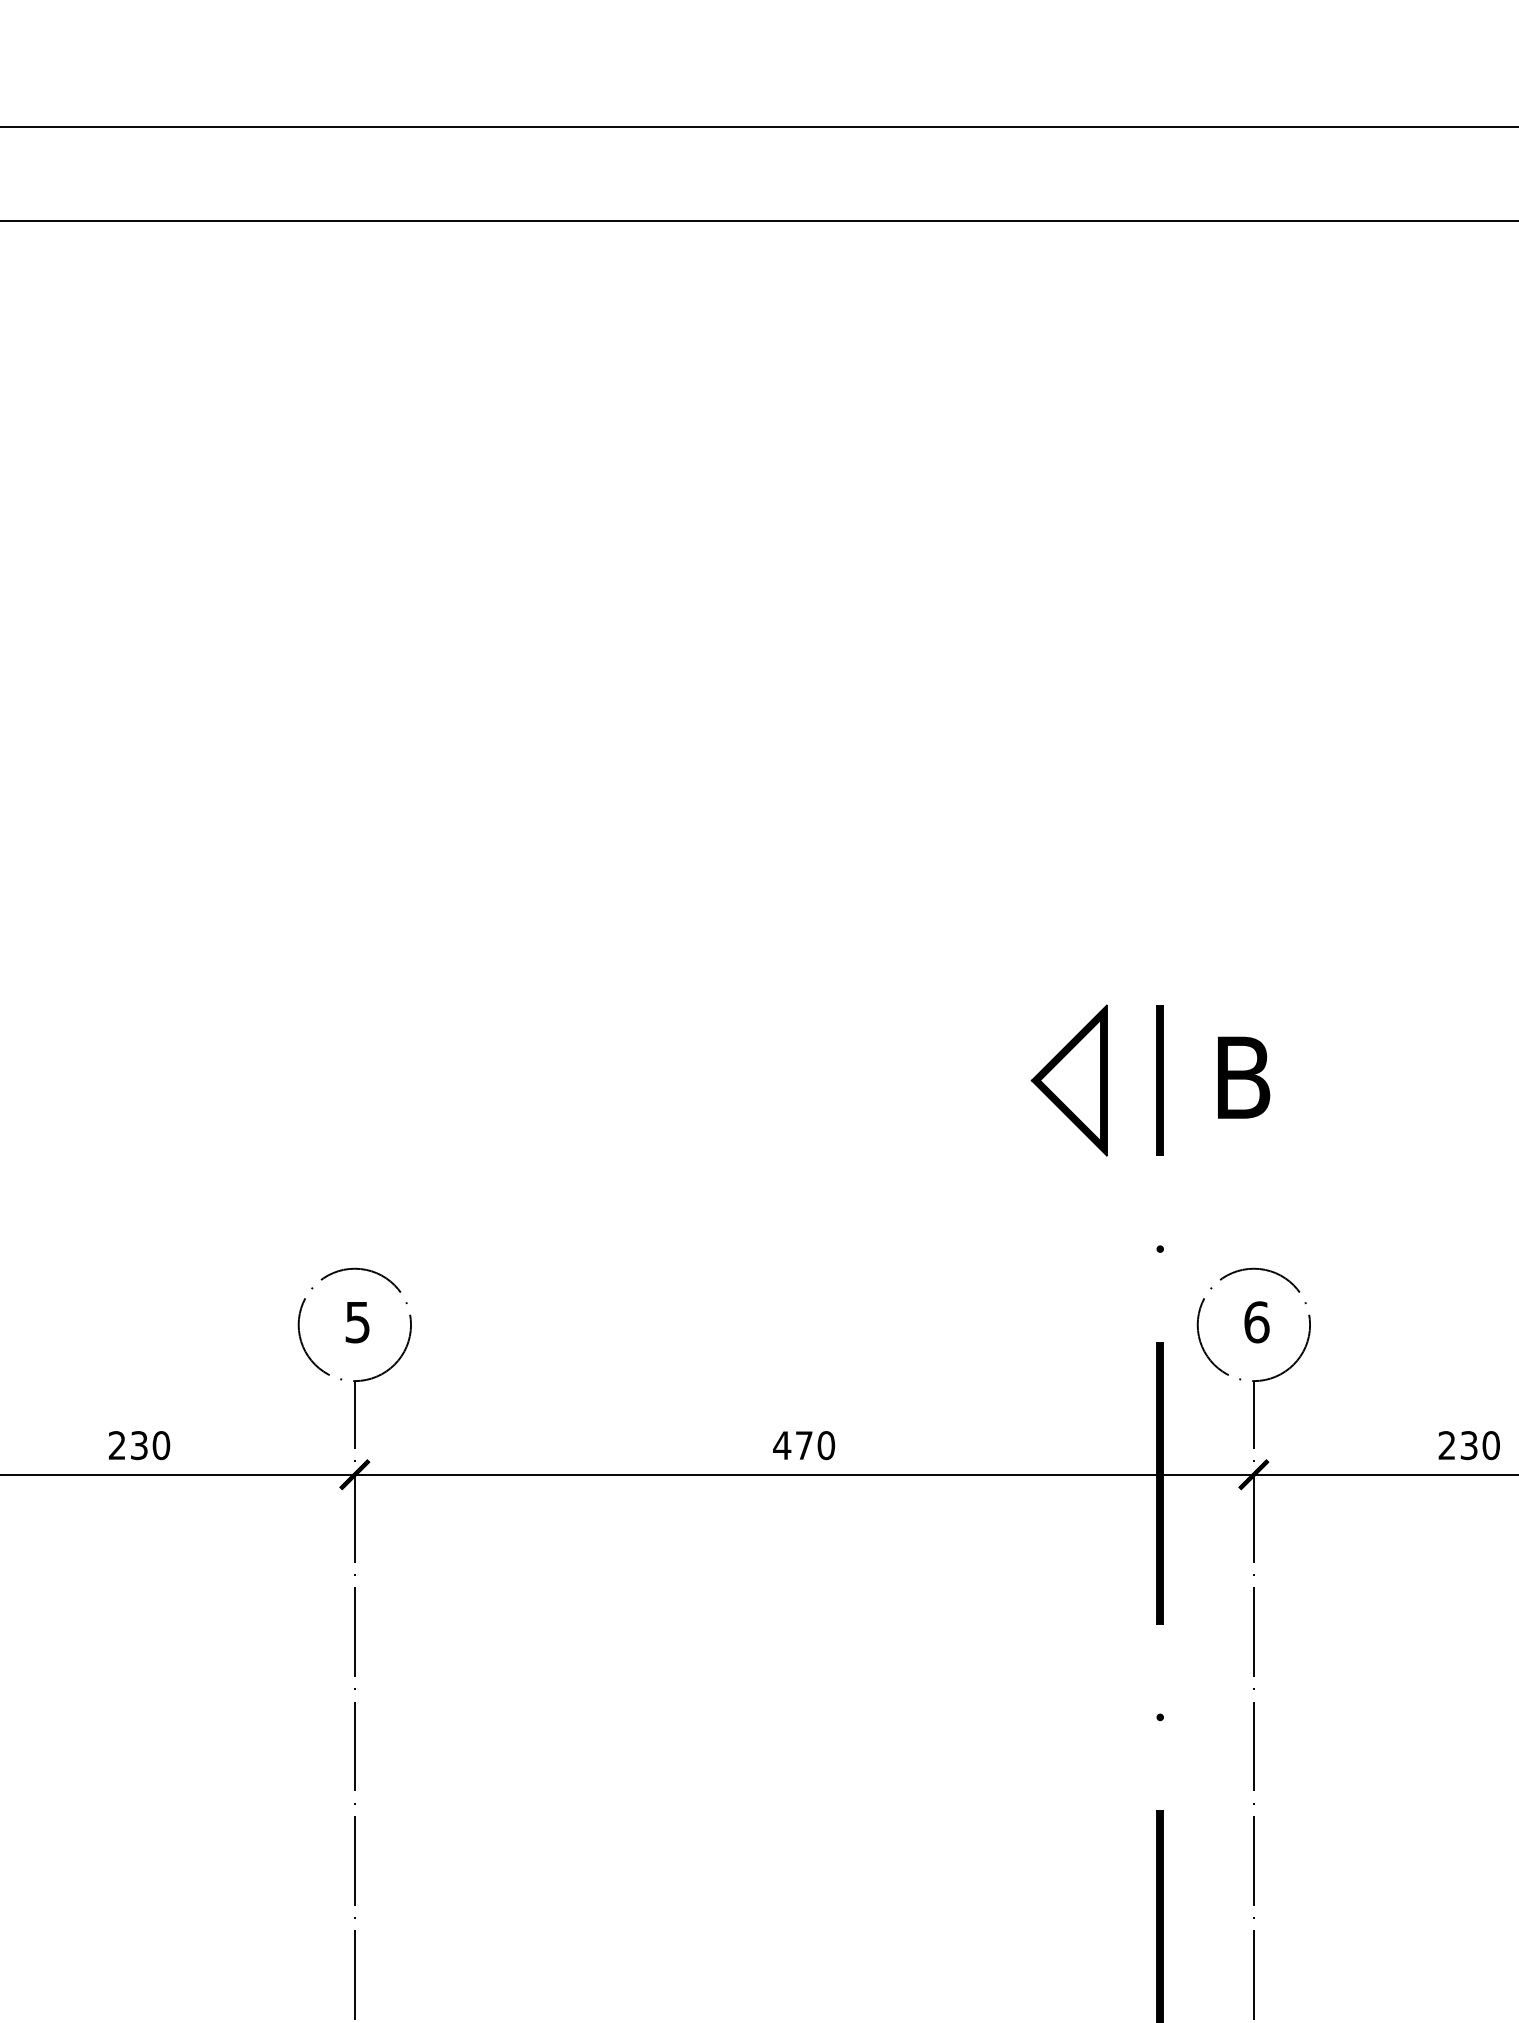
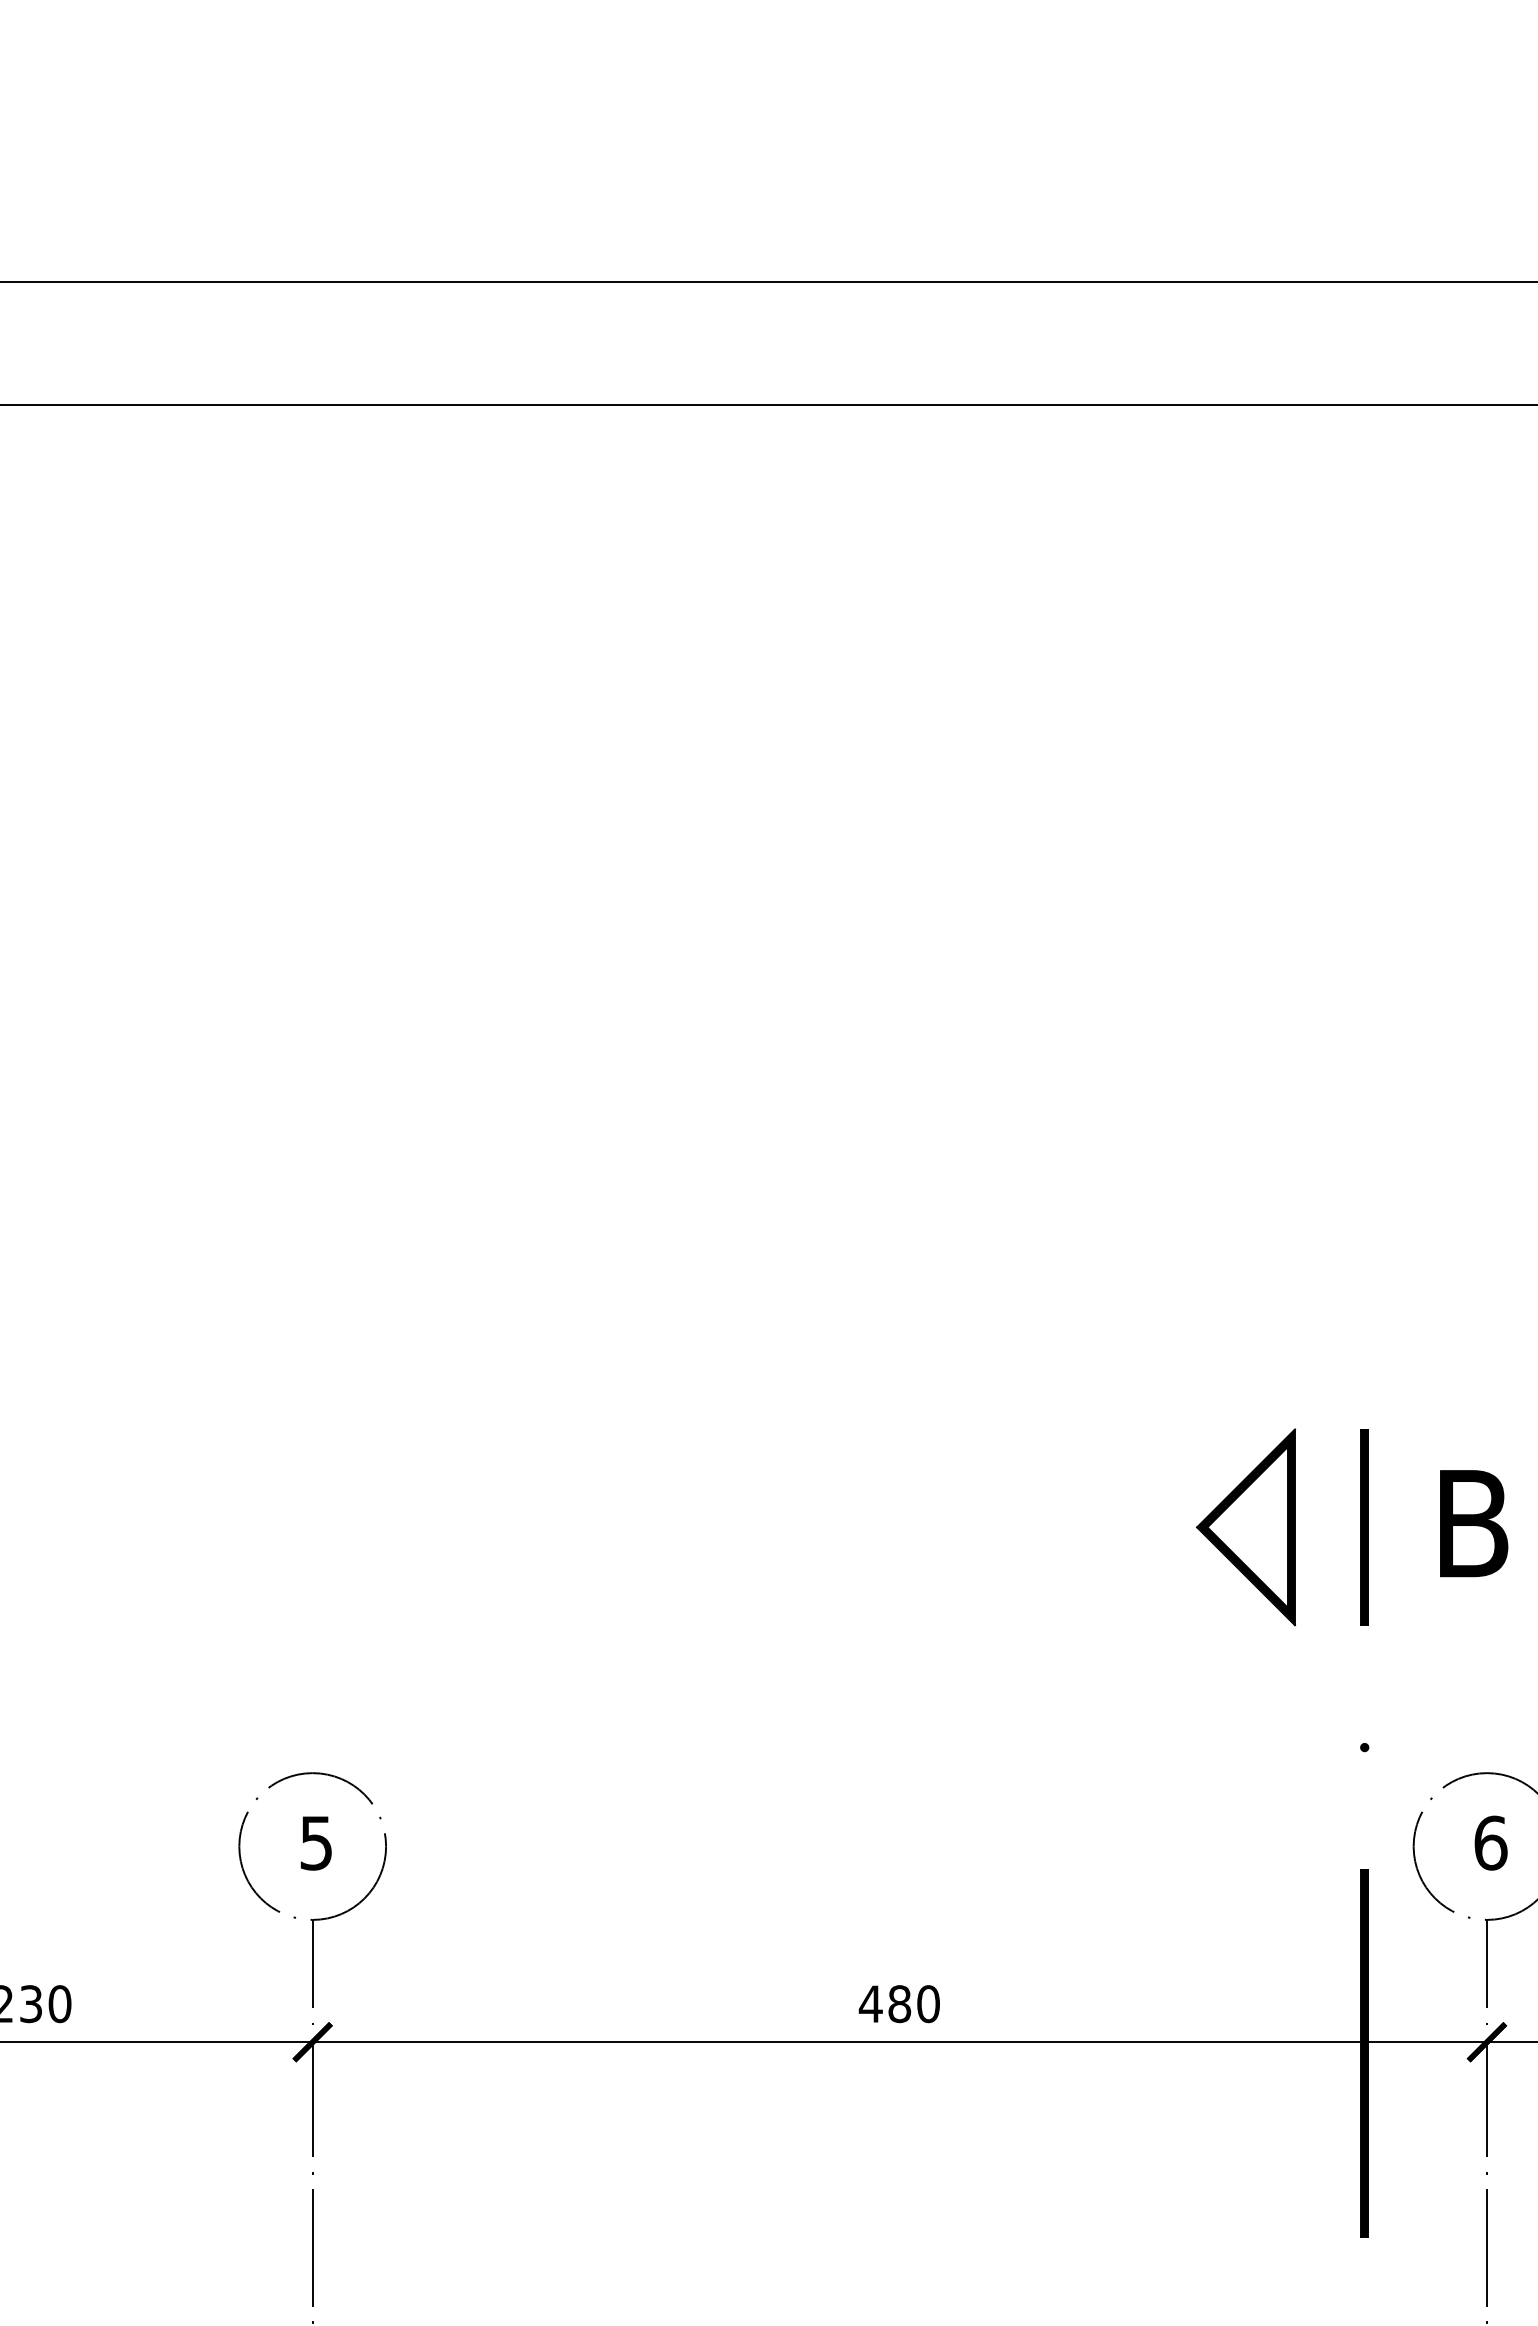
text: (803, 1445) -> (898, 2004), 470 -> 480

